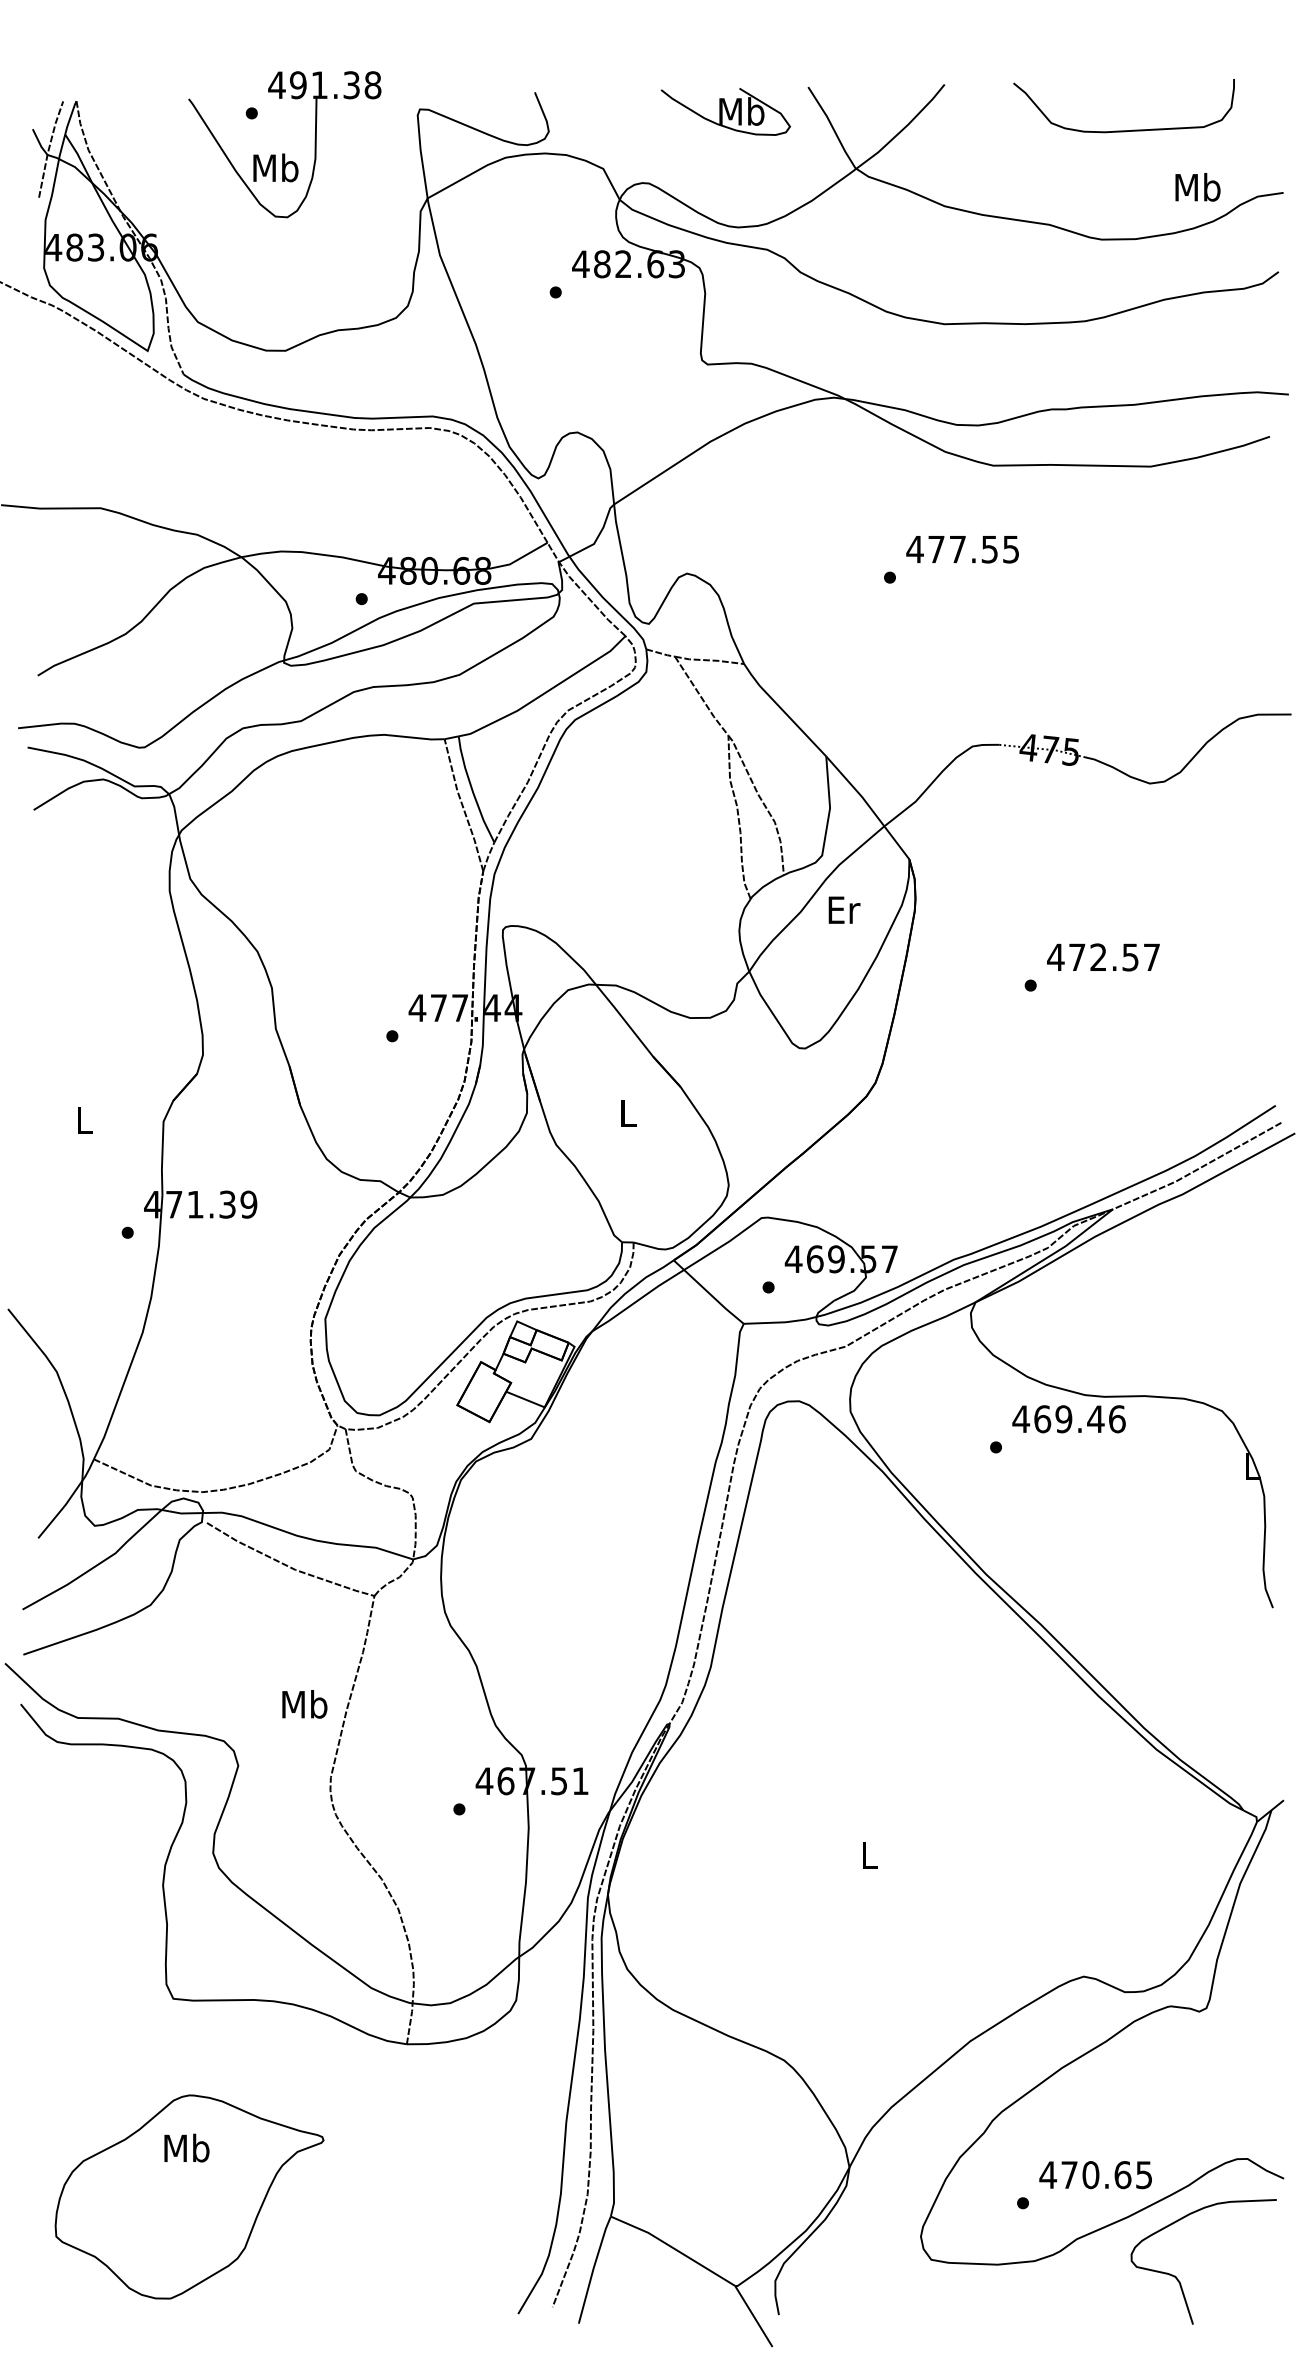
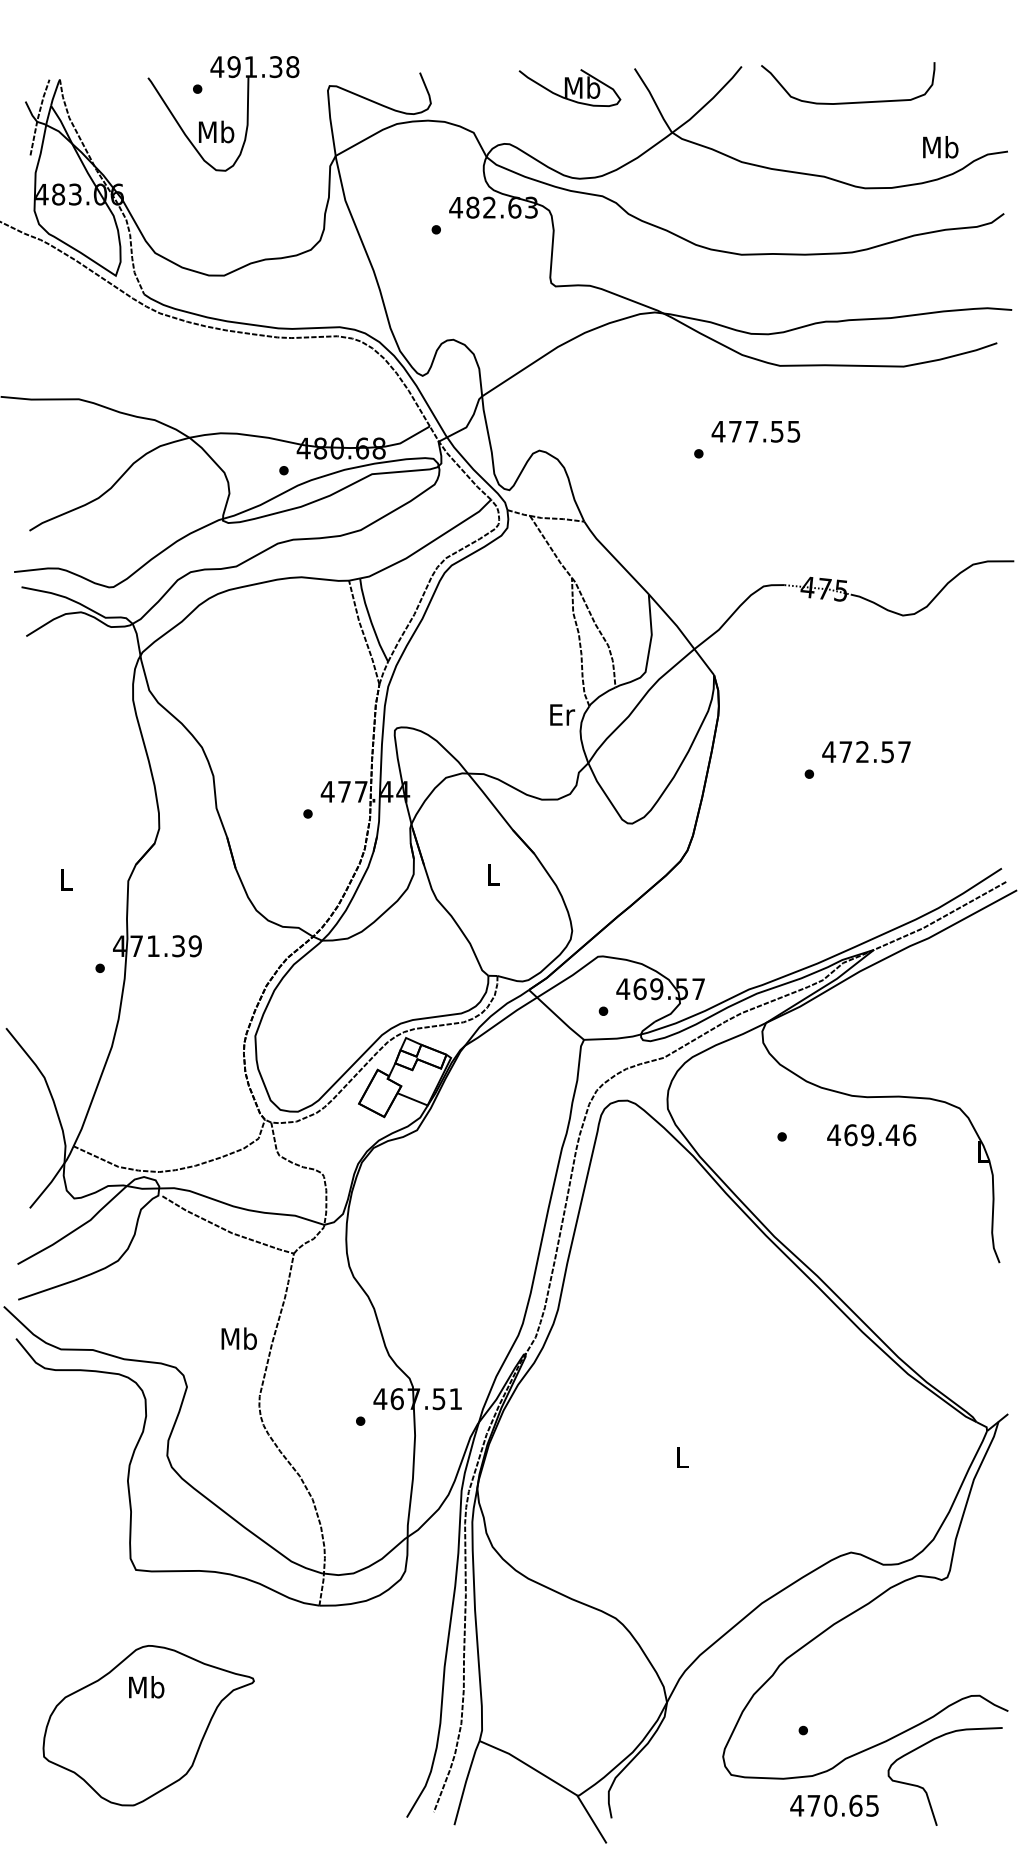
curve: (1123, 130) -> (847, 102), moved
text: (844, 909) -> (562, 714), moved
text: (1068, 1419) -> (871, 1135), moved
text: (1095, 2175) -> (834, 1806), moved

